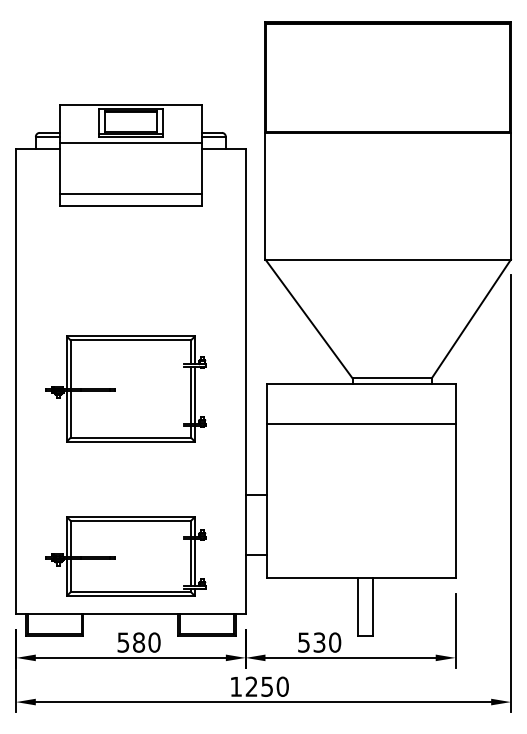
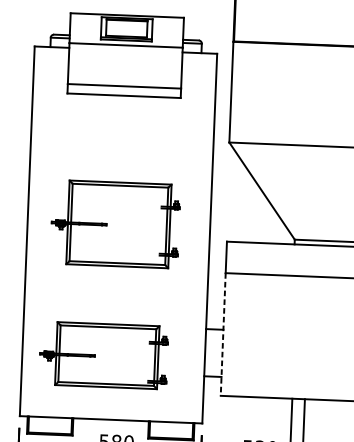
part: (125, 388) -> (114, 223), moved
line: (267, 501) -> (223, 334), solid -> dashed
part: (125, 556) -> (103, 355), moved

